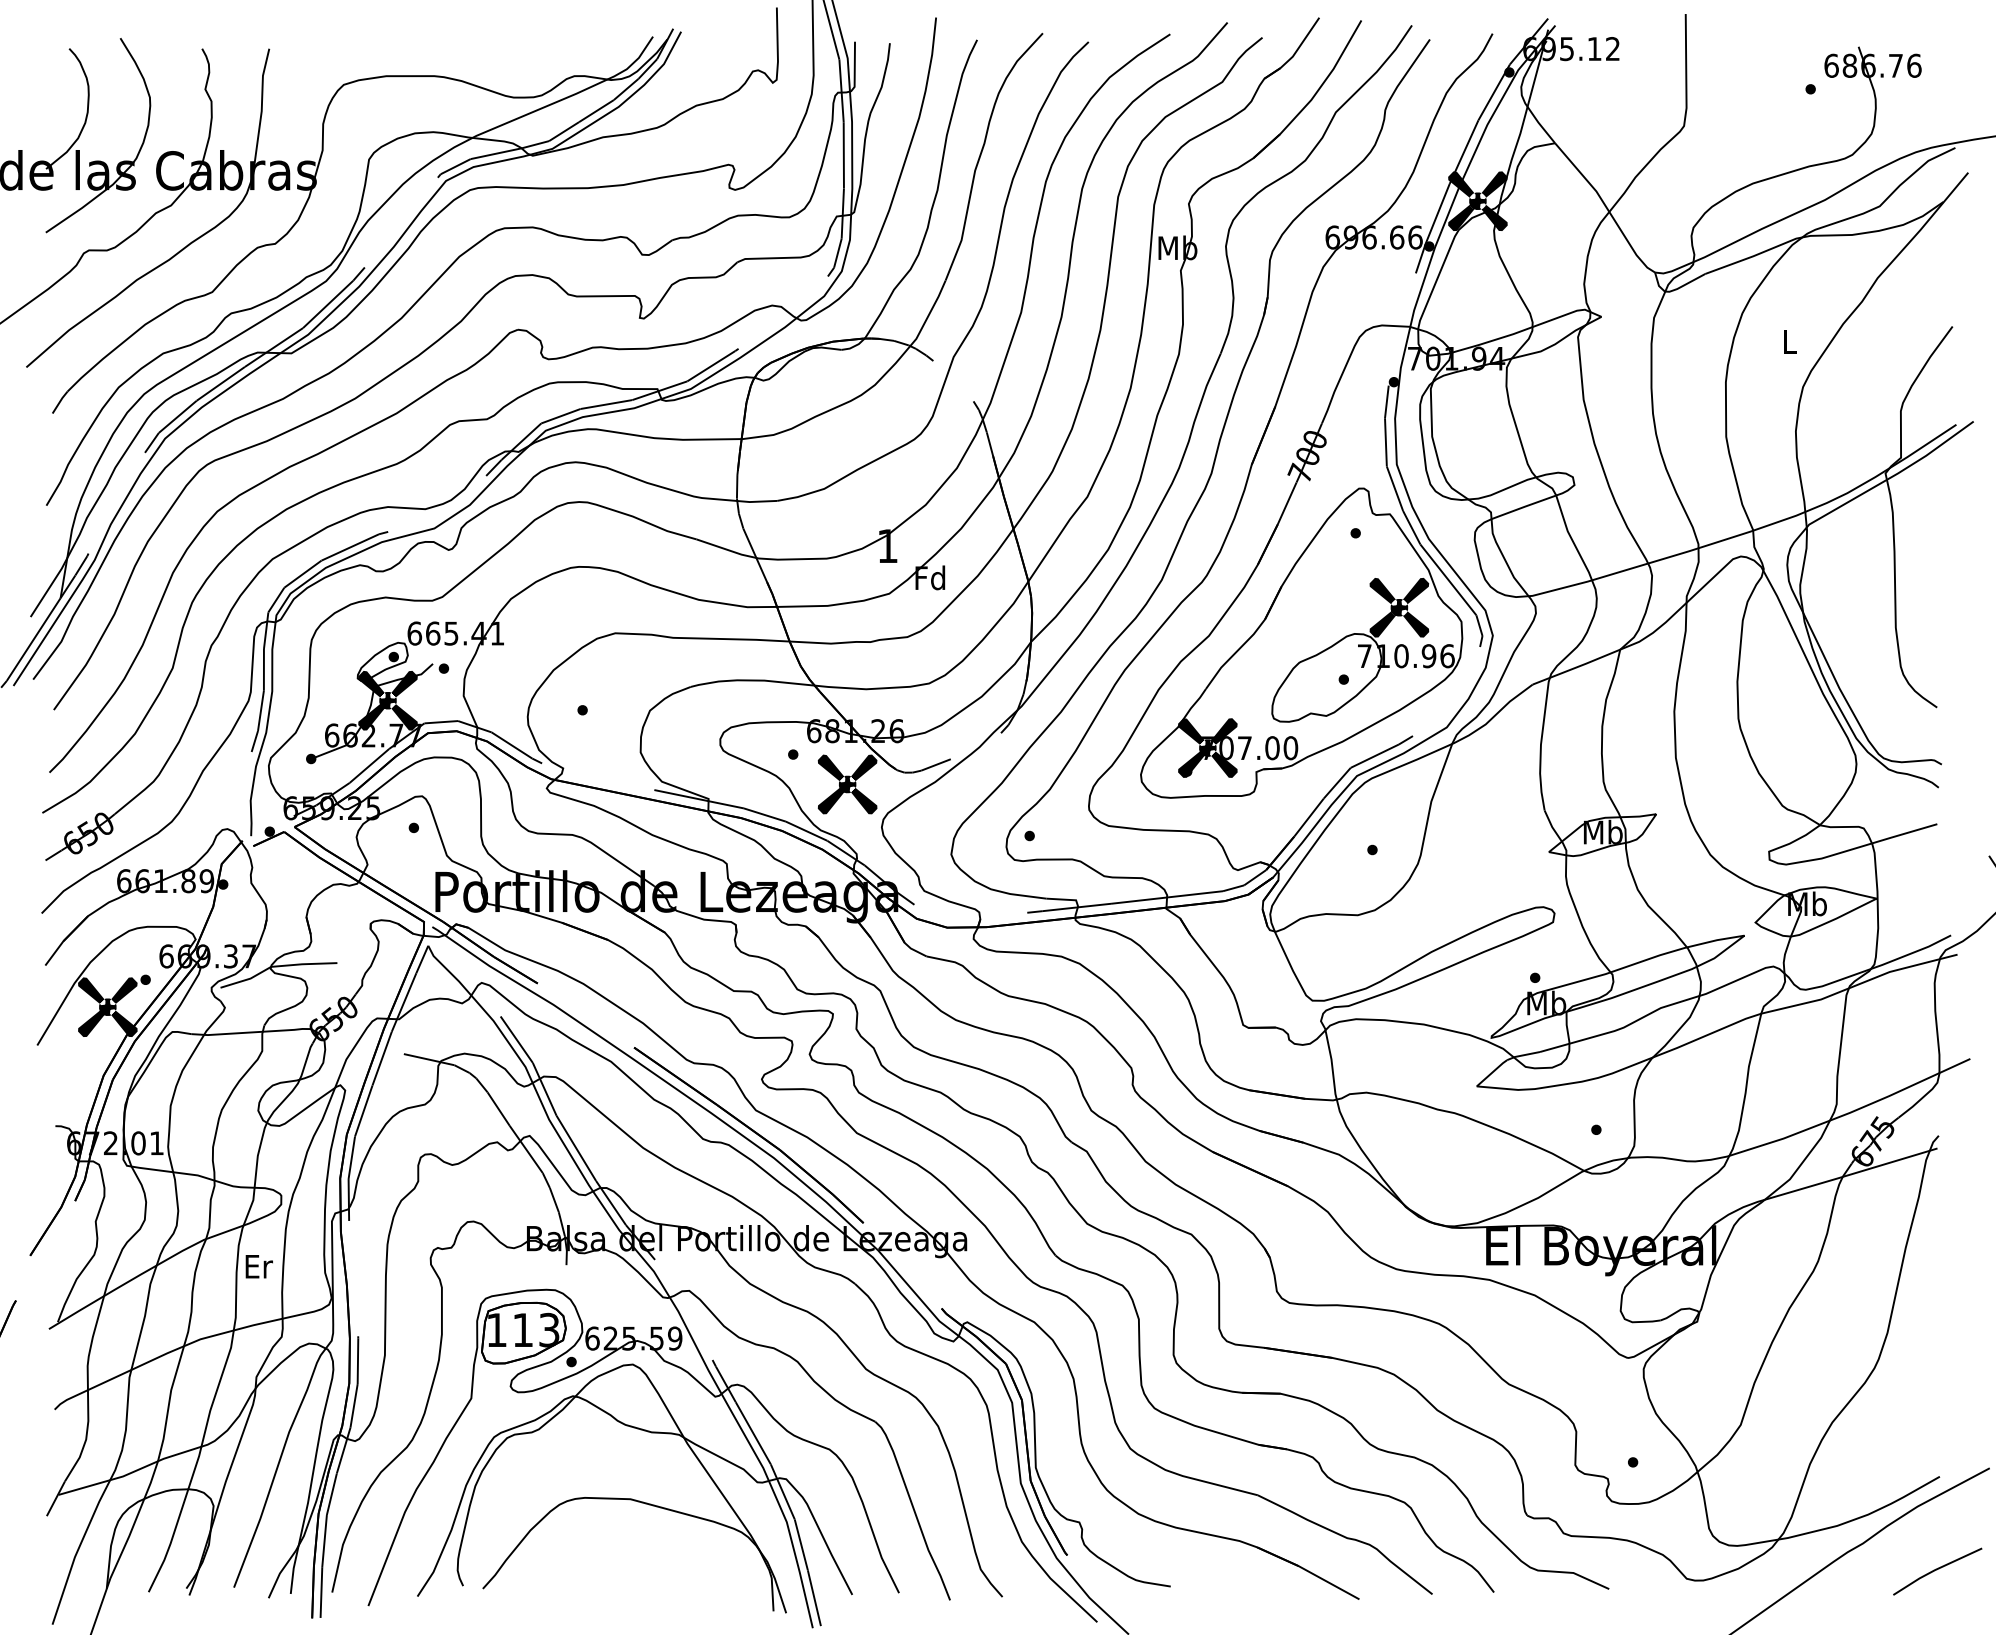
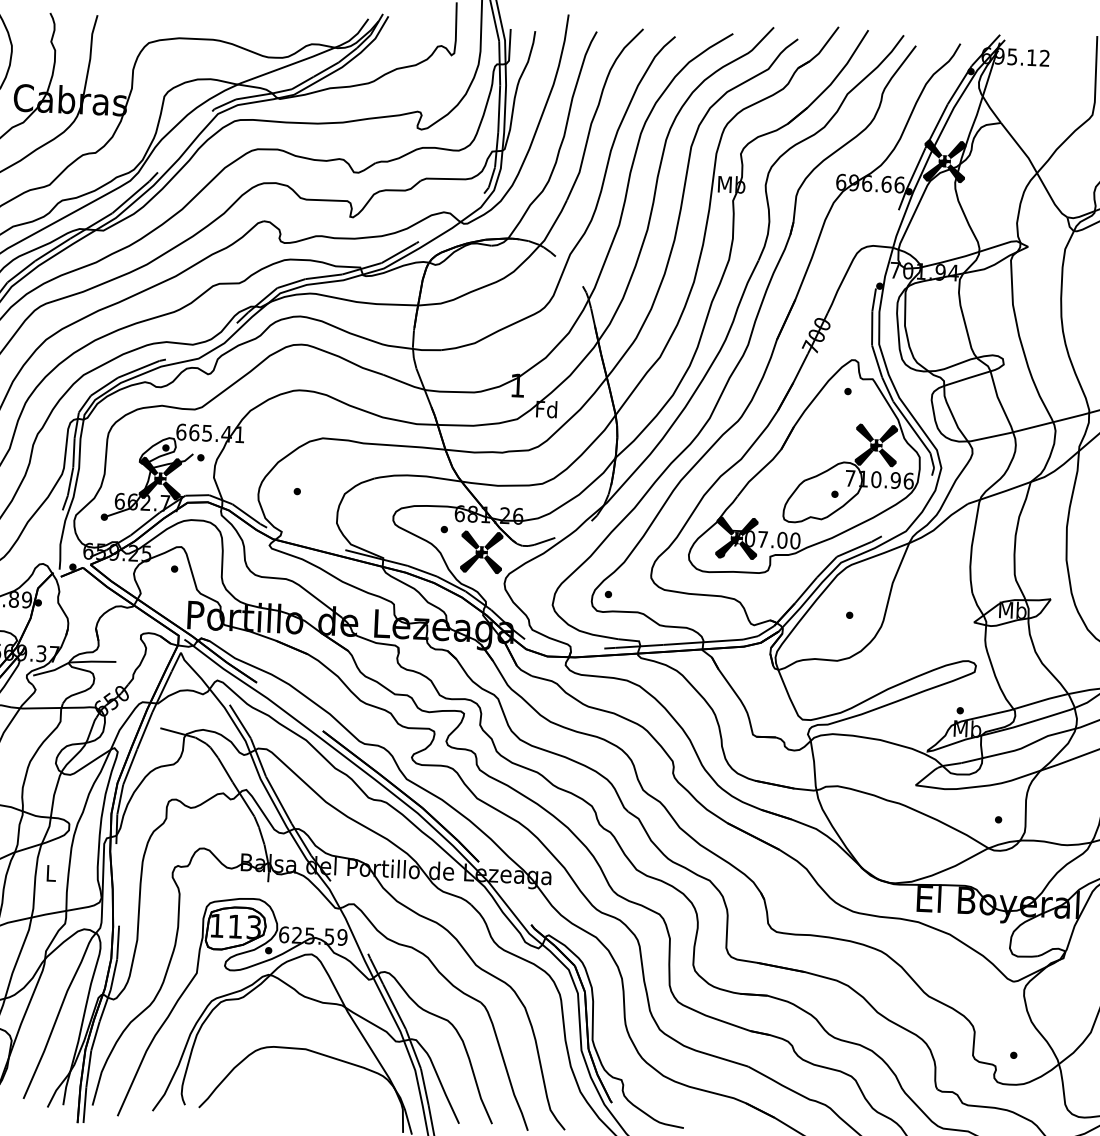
text: (258, 1266) -> (51, 873), Er -> L

